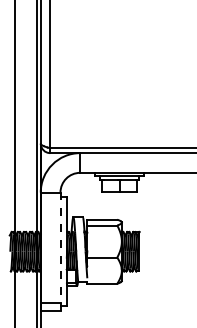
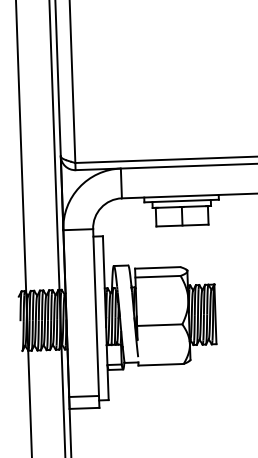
line: (60, 252) -> (96, 319), dashed -> solid

